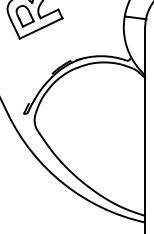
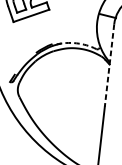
arc: (101, 56) -> (76, 43), solid -> dashed
line: (145, 79) -> (109, 65), solid -> dashed

